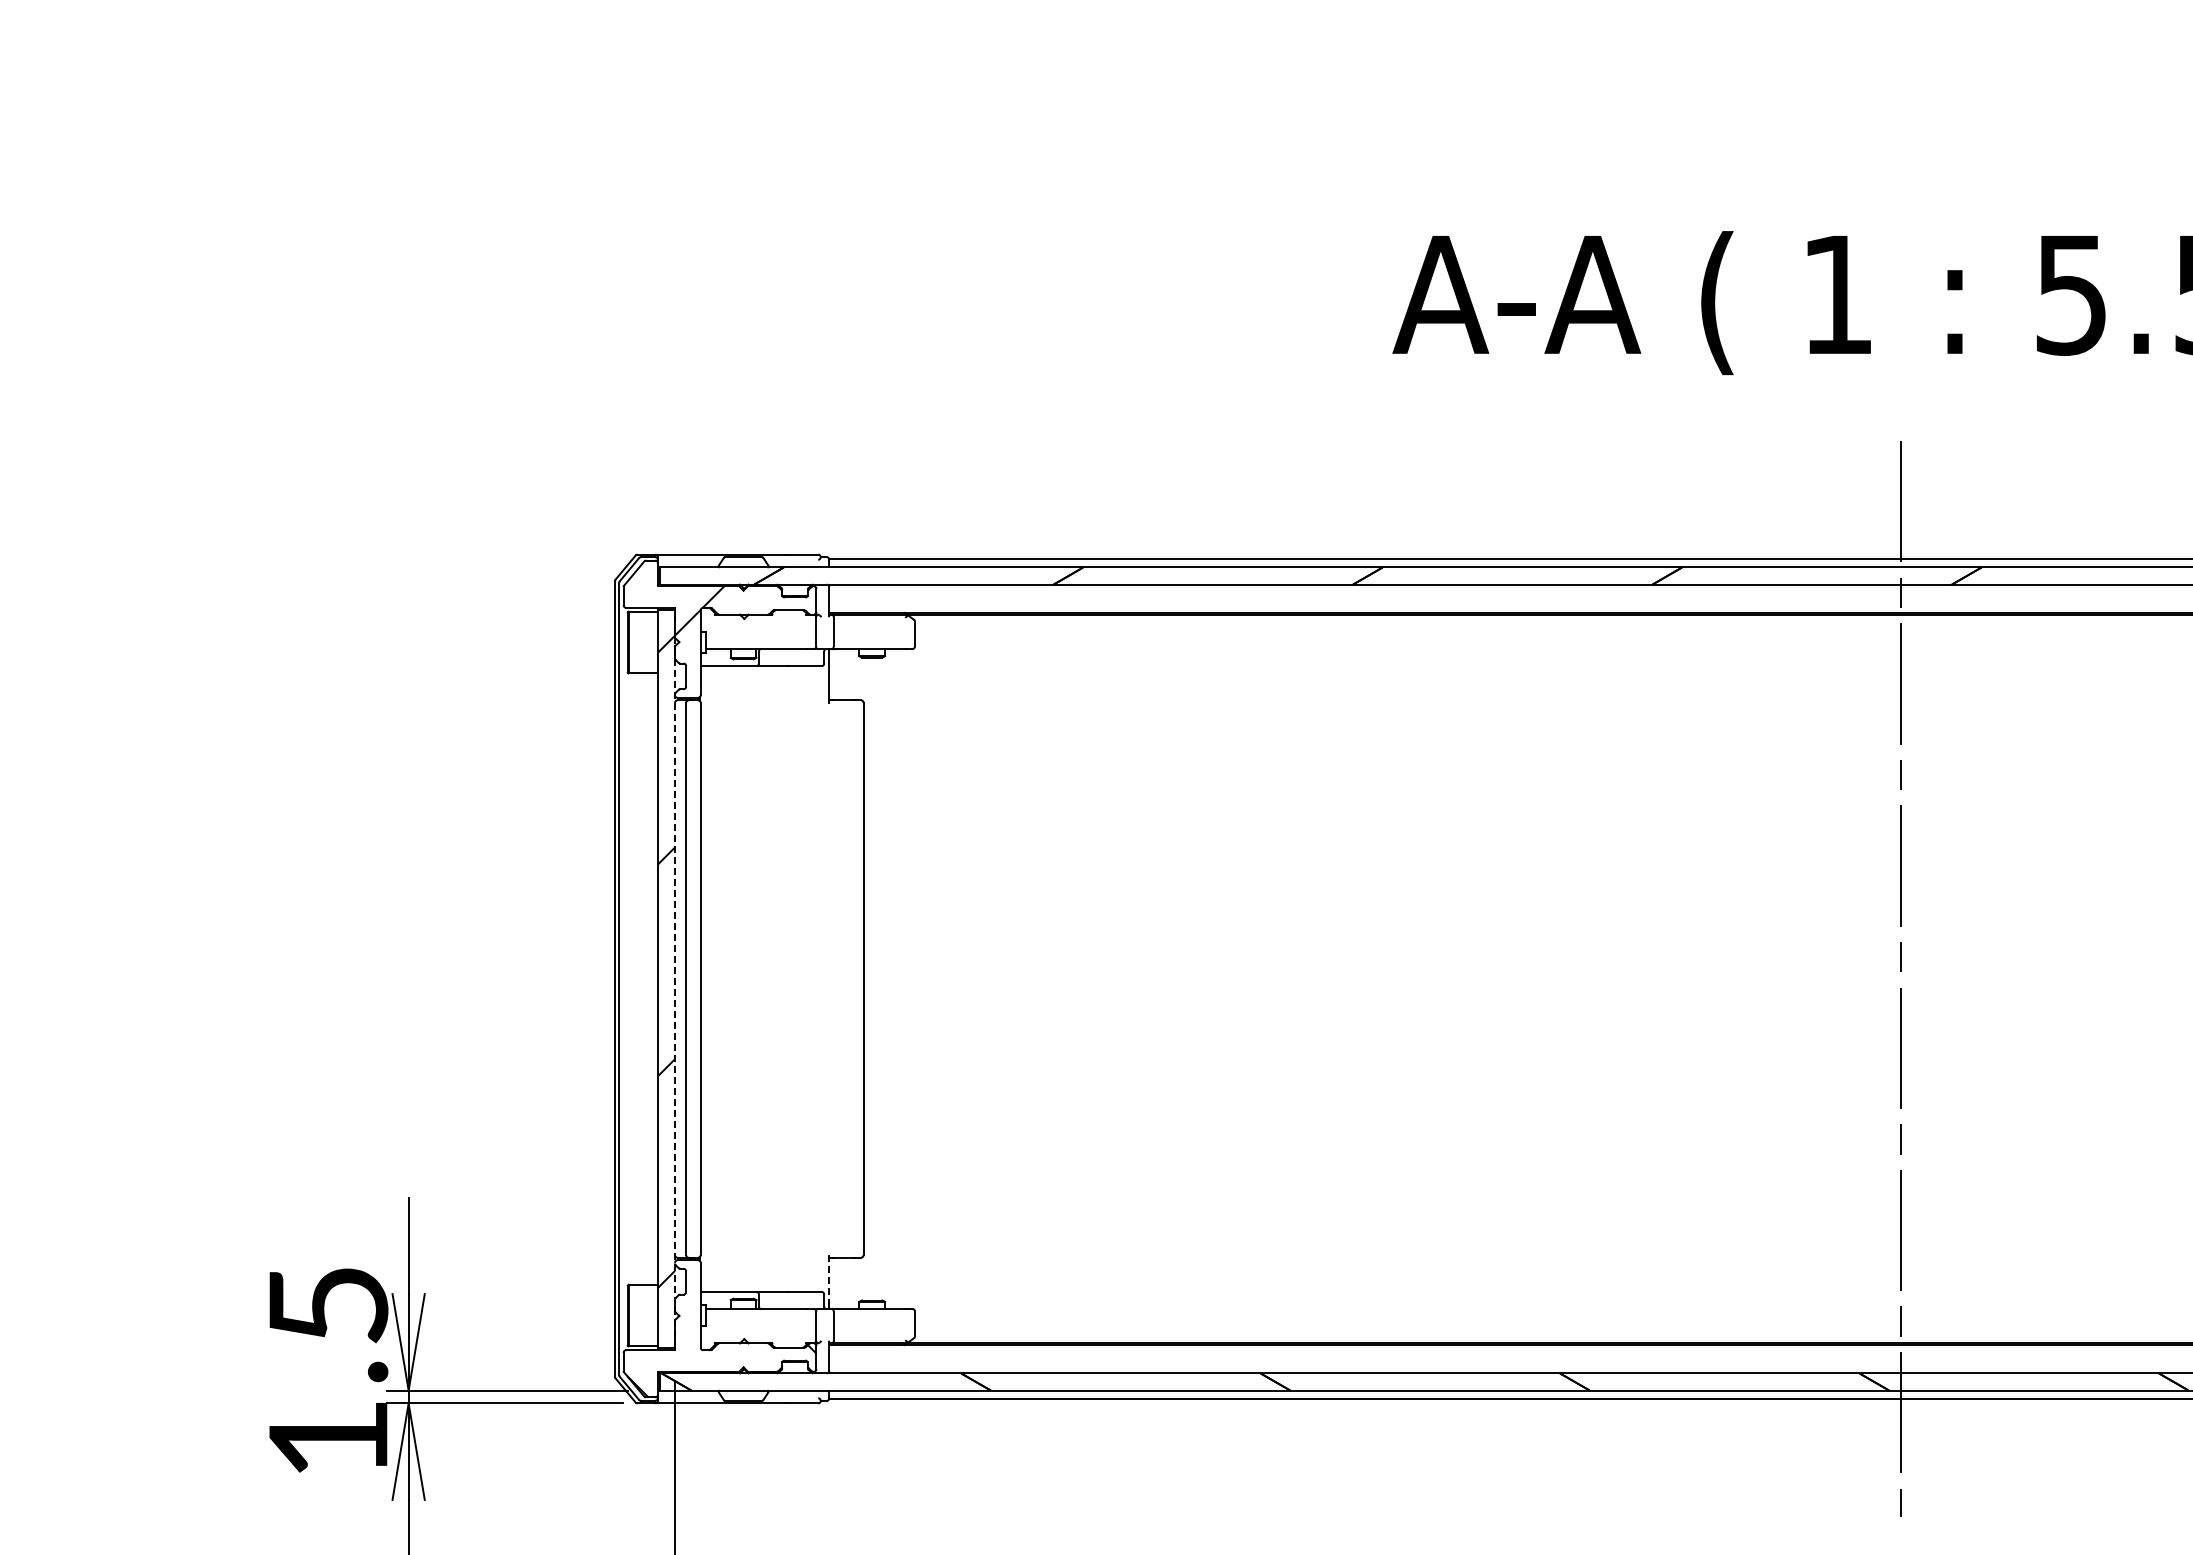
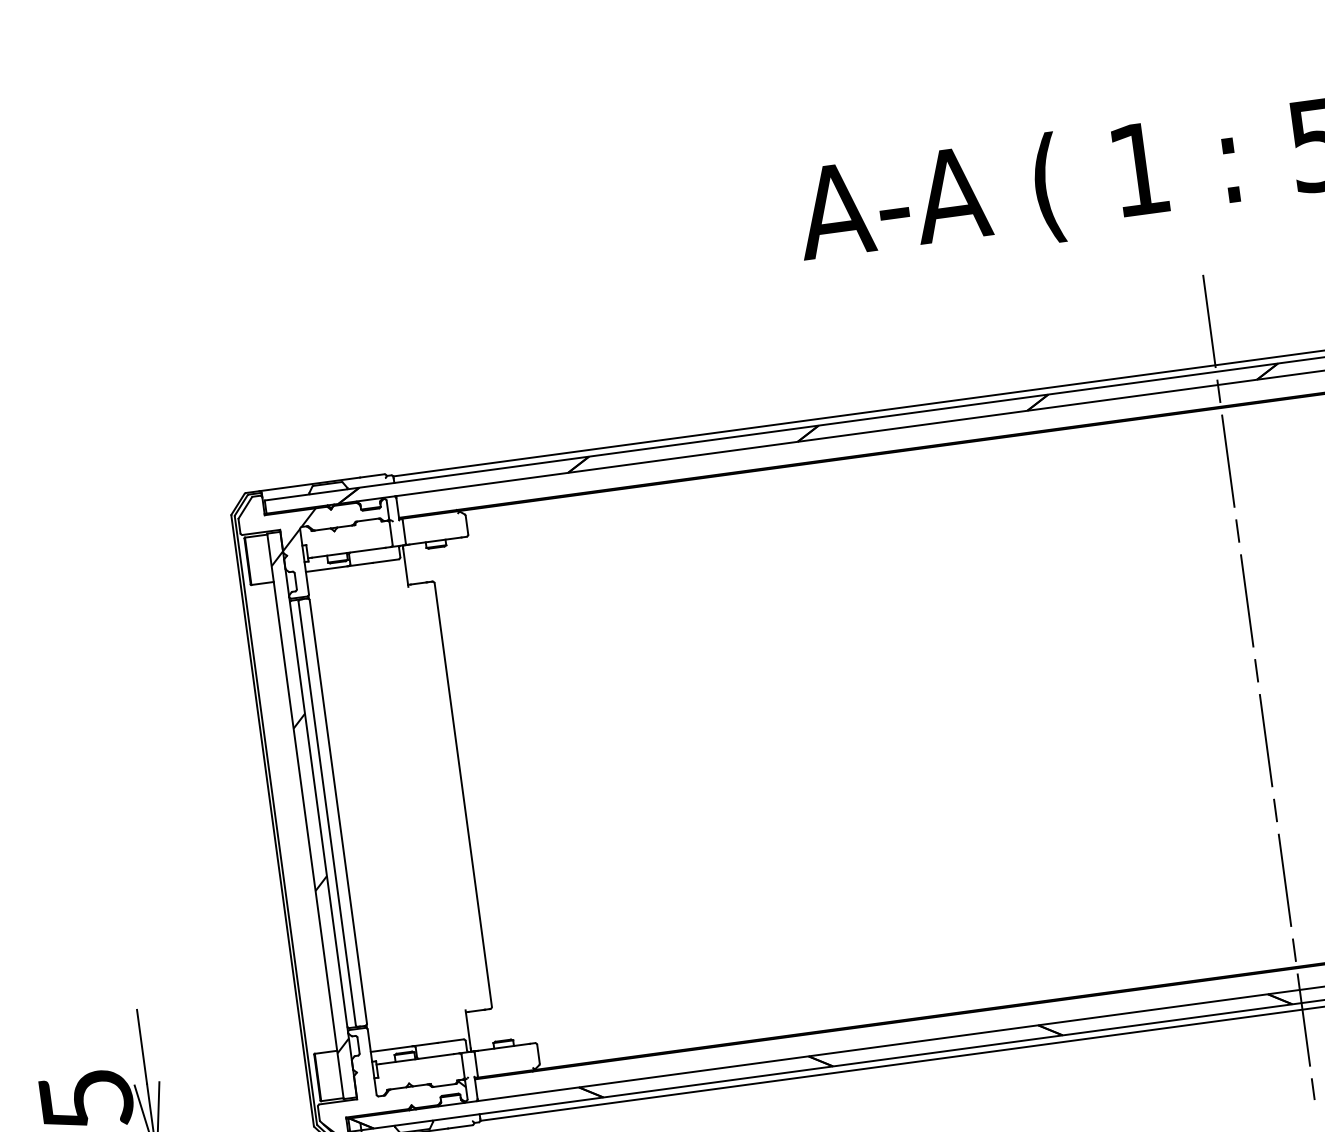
line: (675, 979) -> (319, 814), dashed -> solid
line: (829, 1279) -> (468, 1029), dashed -> solid

